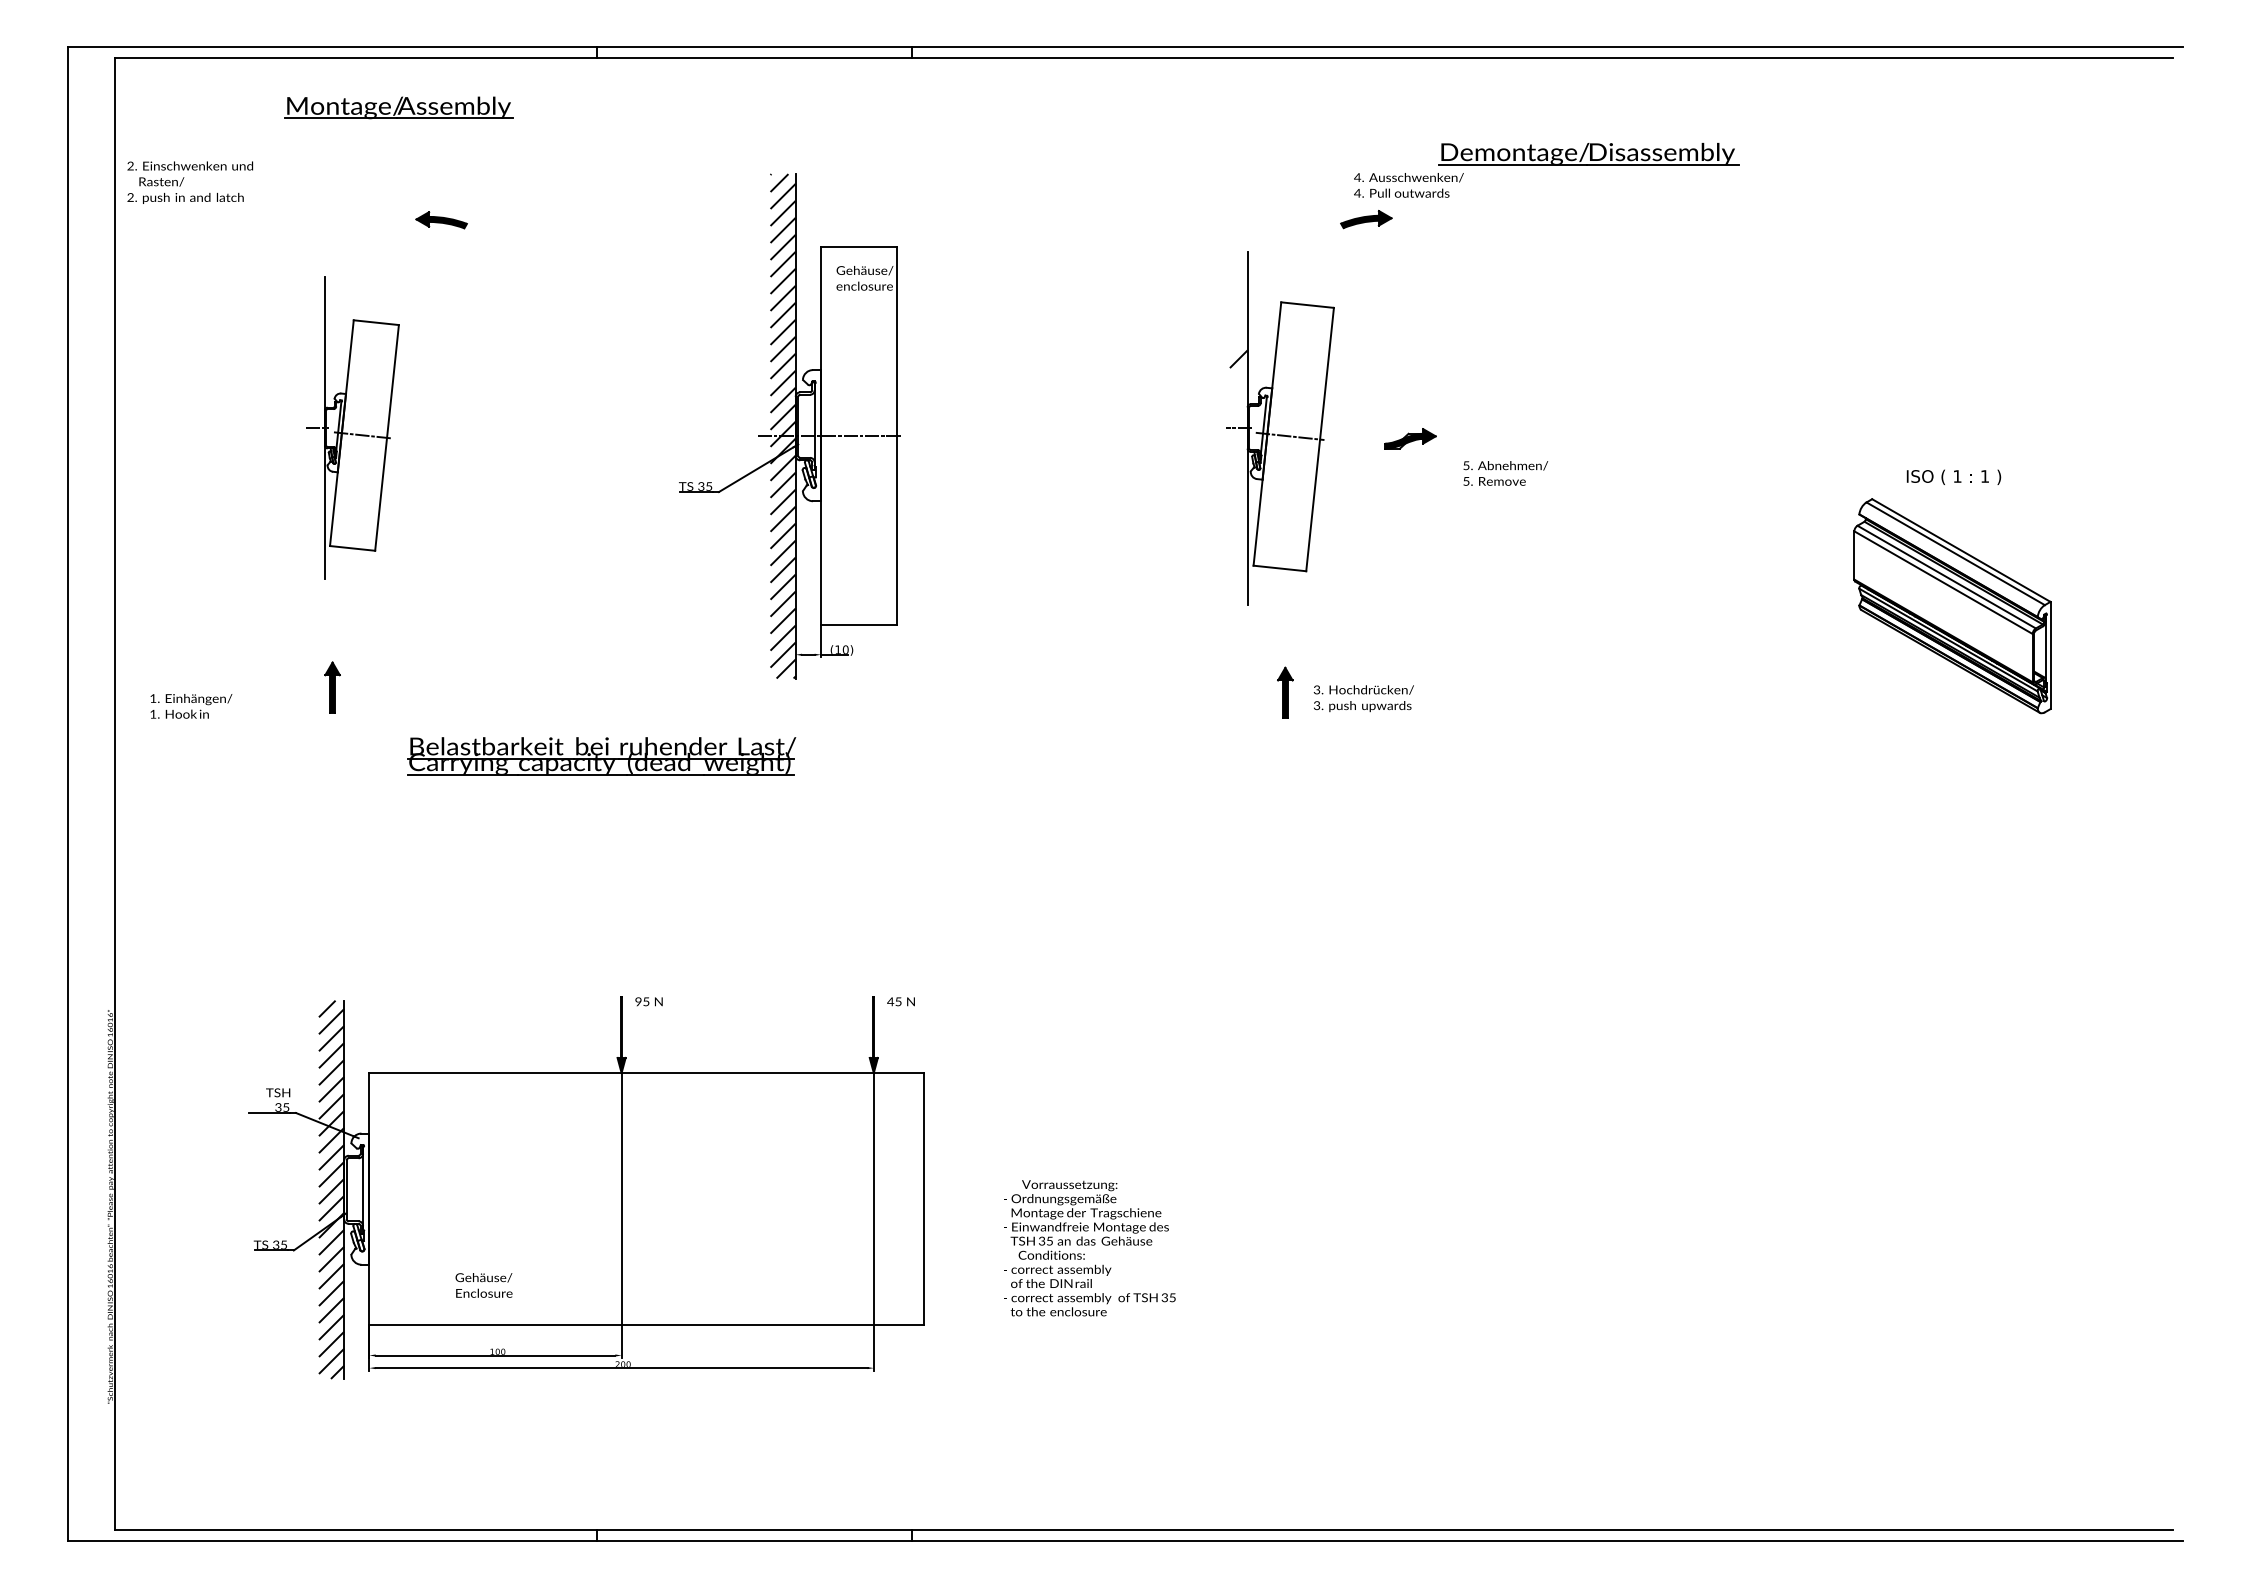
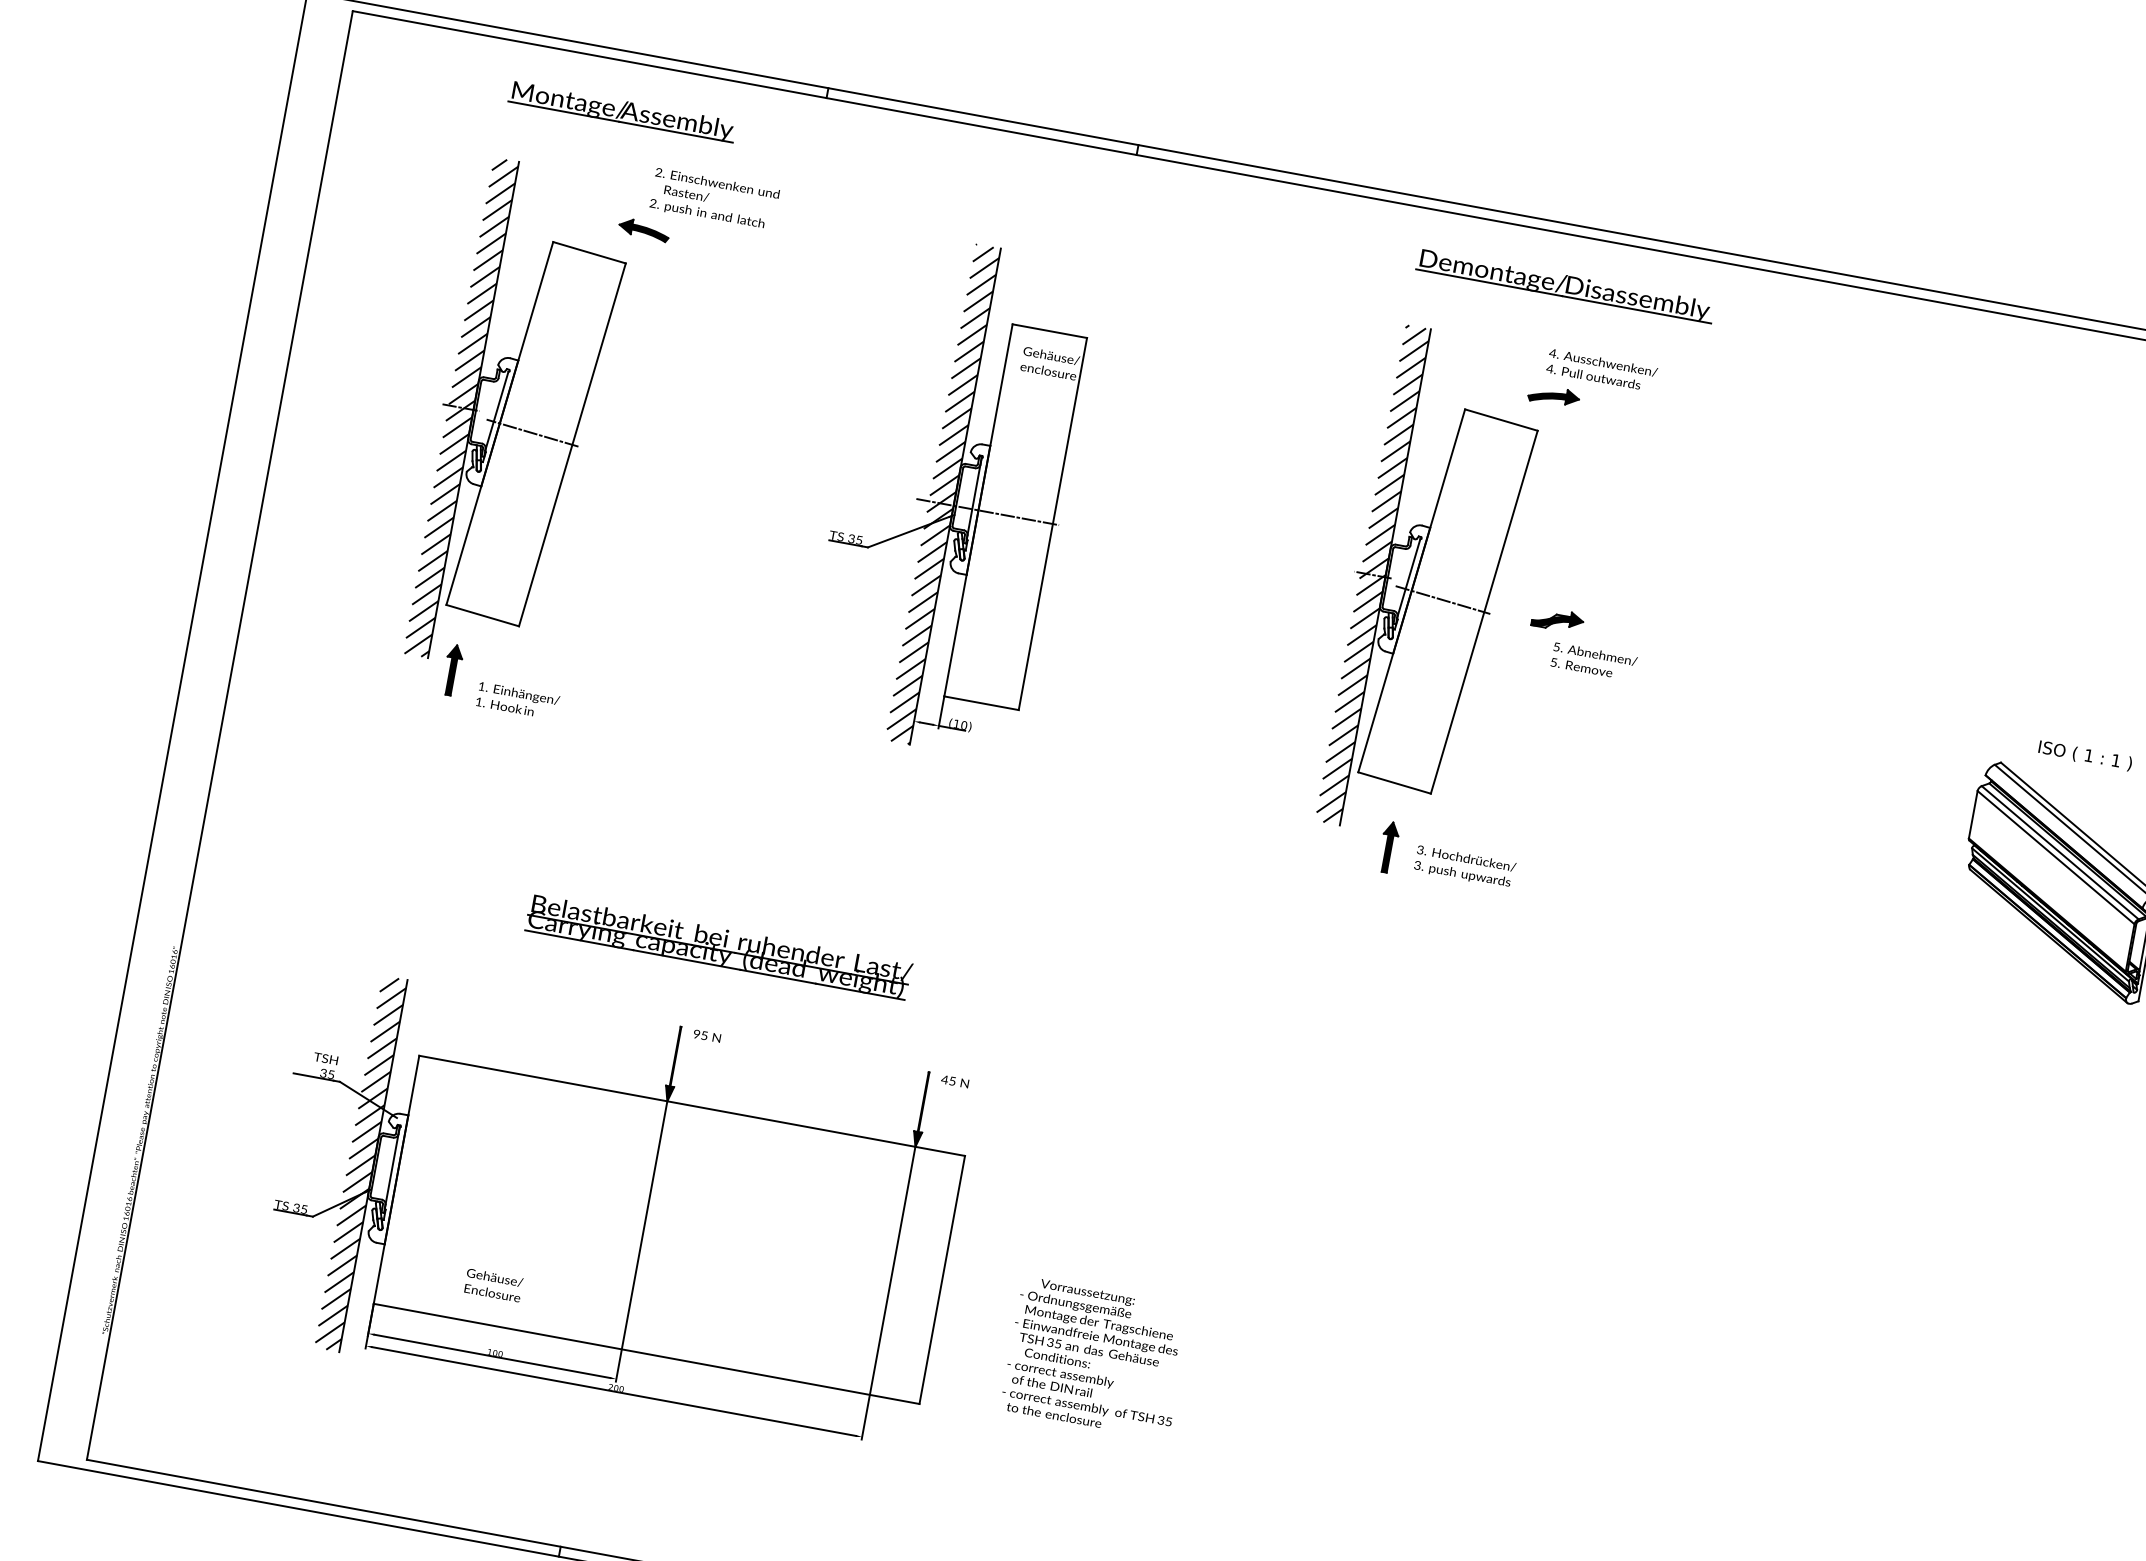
part: (1588, 154) -> (1565, 286), moved
text: (190, 182) -> (714, 199), moved
part: (352, 427) -> (519, 417), size x1.67
part: (1280, 427) -> (1431, 585), size x1.43
text: (1505, 473) -> (1593, 661), moved
text: (191, 706) -> (518, 701), moved
part: (601, 756) -> (718, 947), moved

